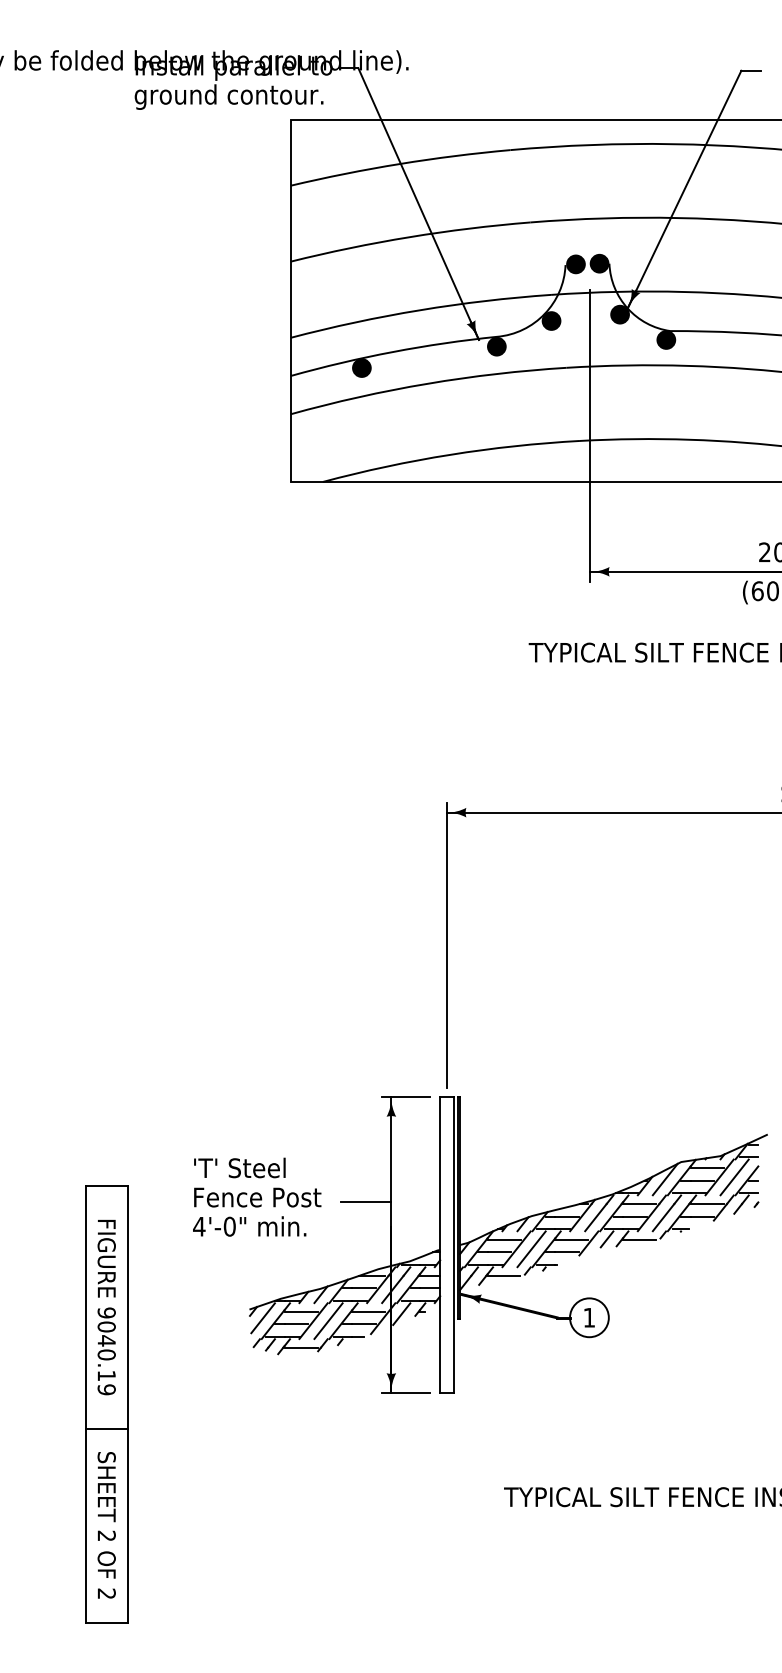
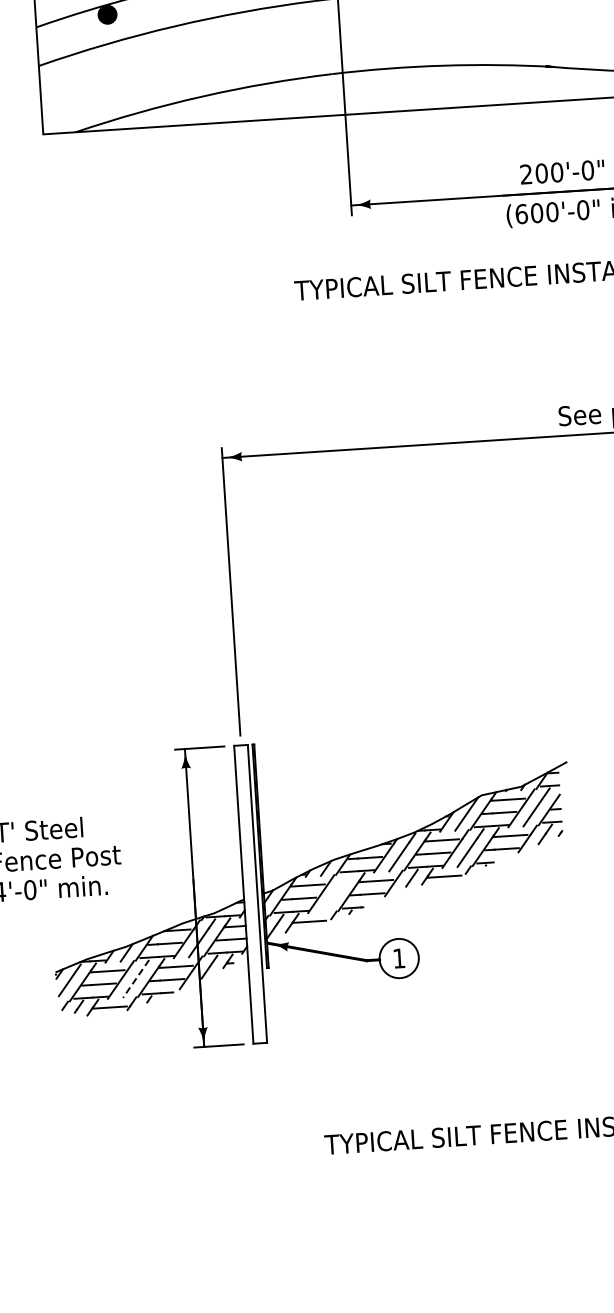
line: (365, 1201) -> (165, 855), removed
line: (531, 1249) -> (336, 893), removed
line: (328, 1321) -> (136, 979), solid -> dashed

